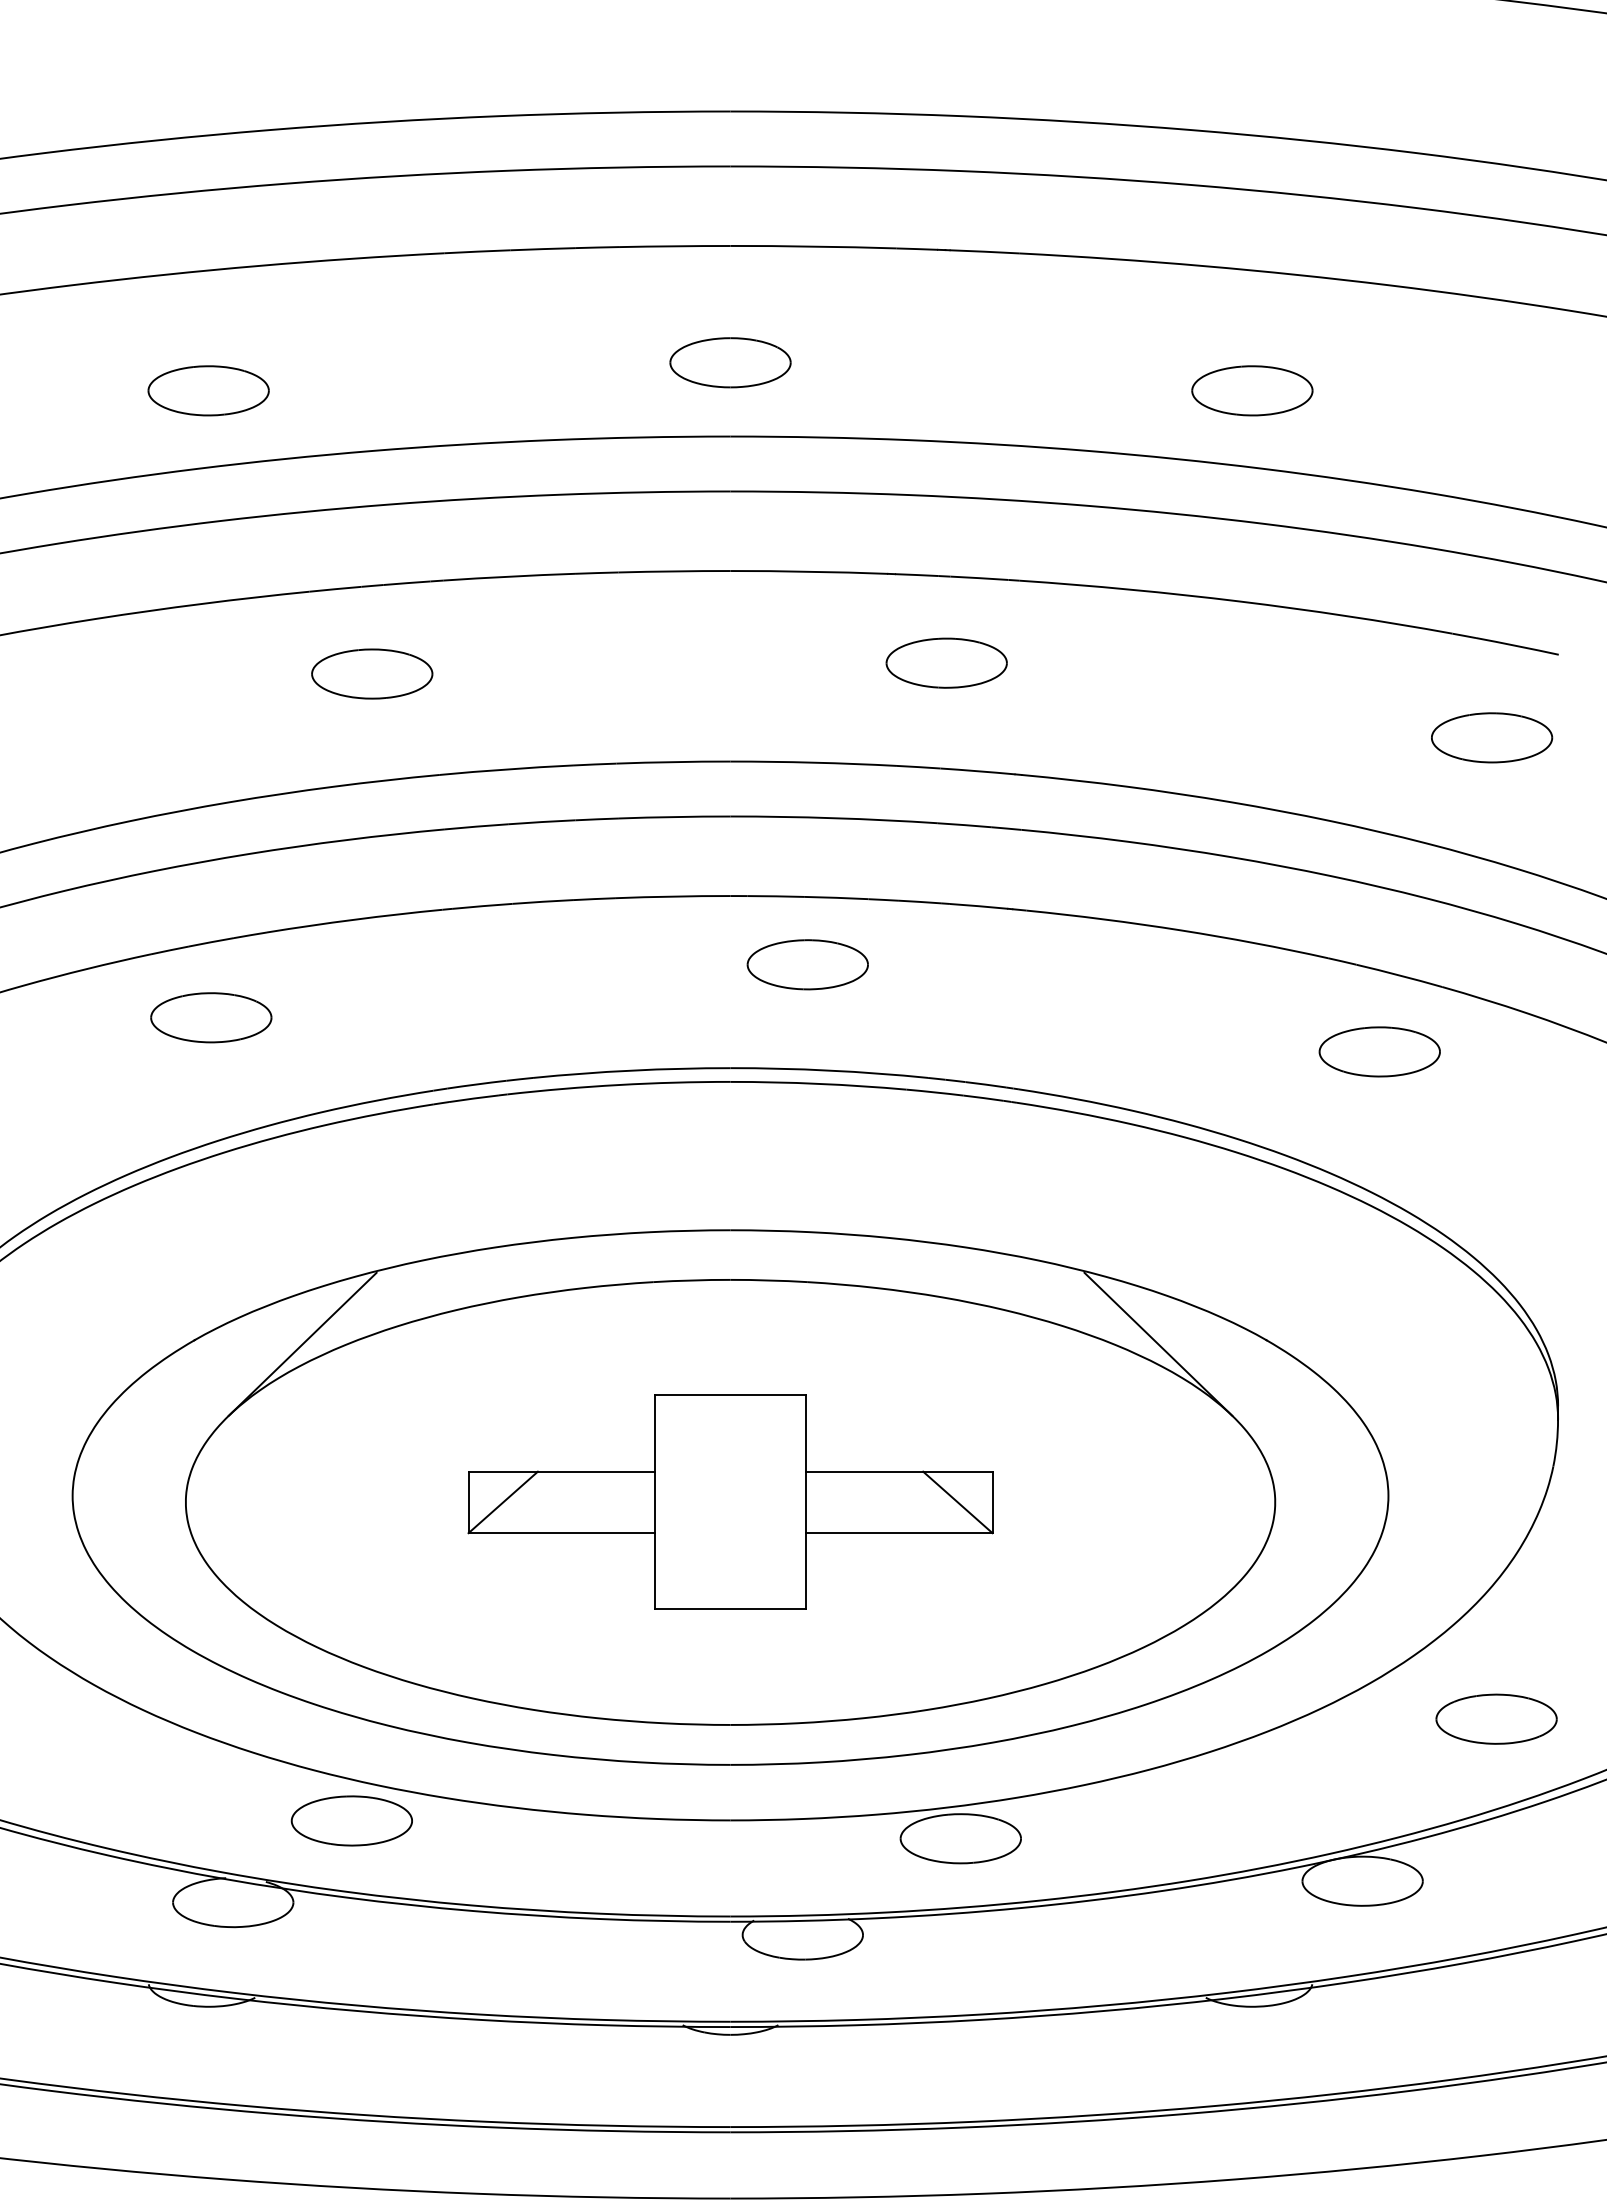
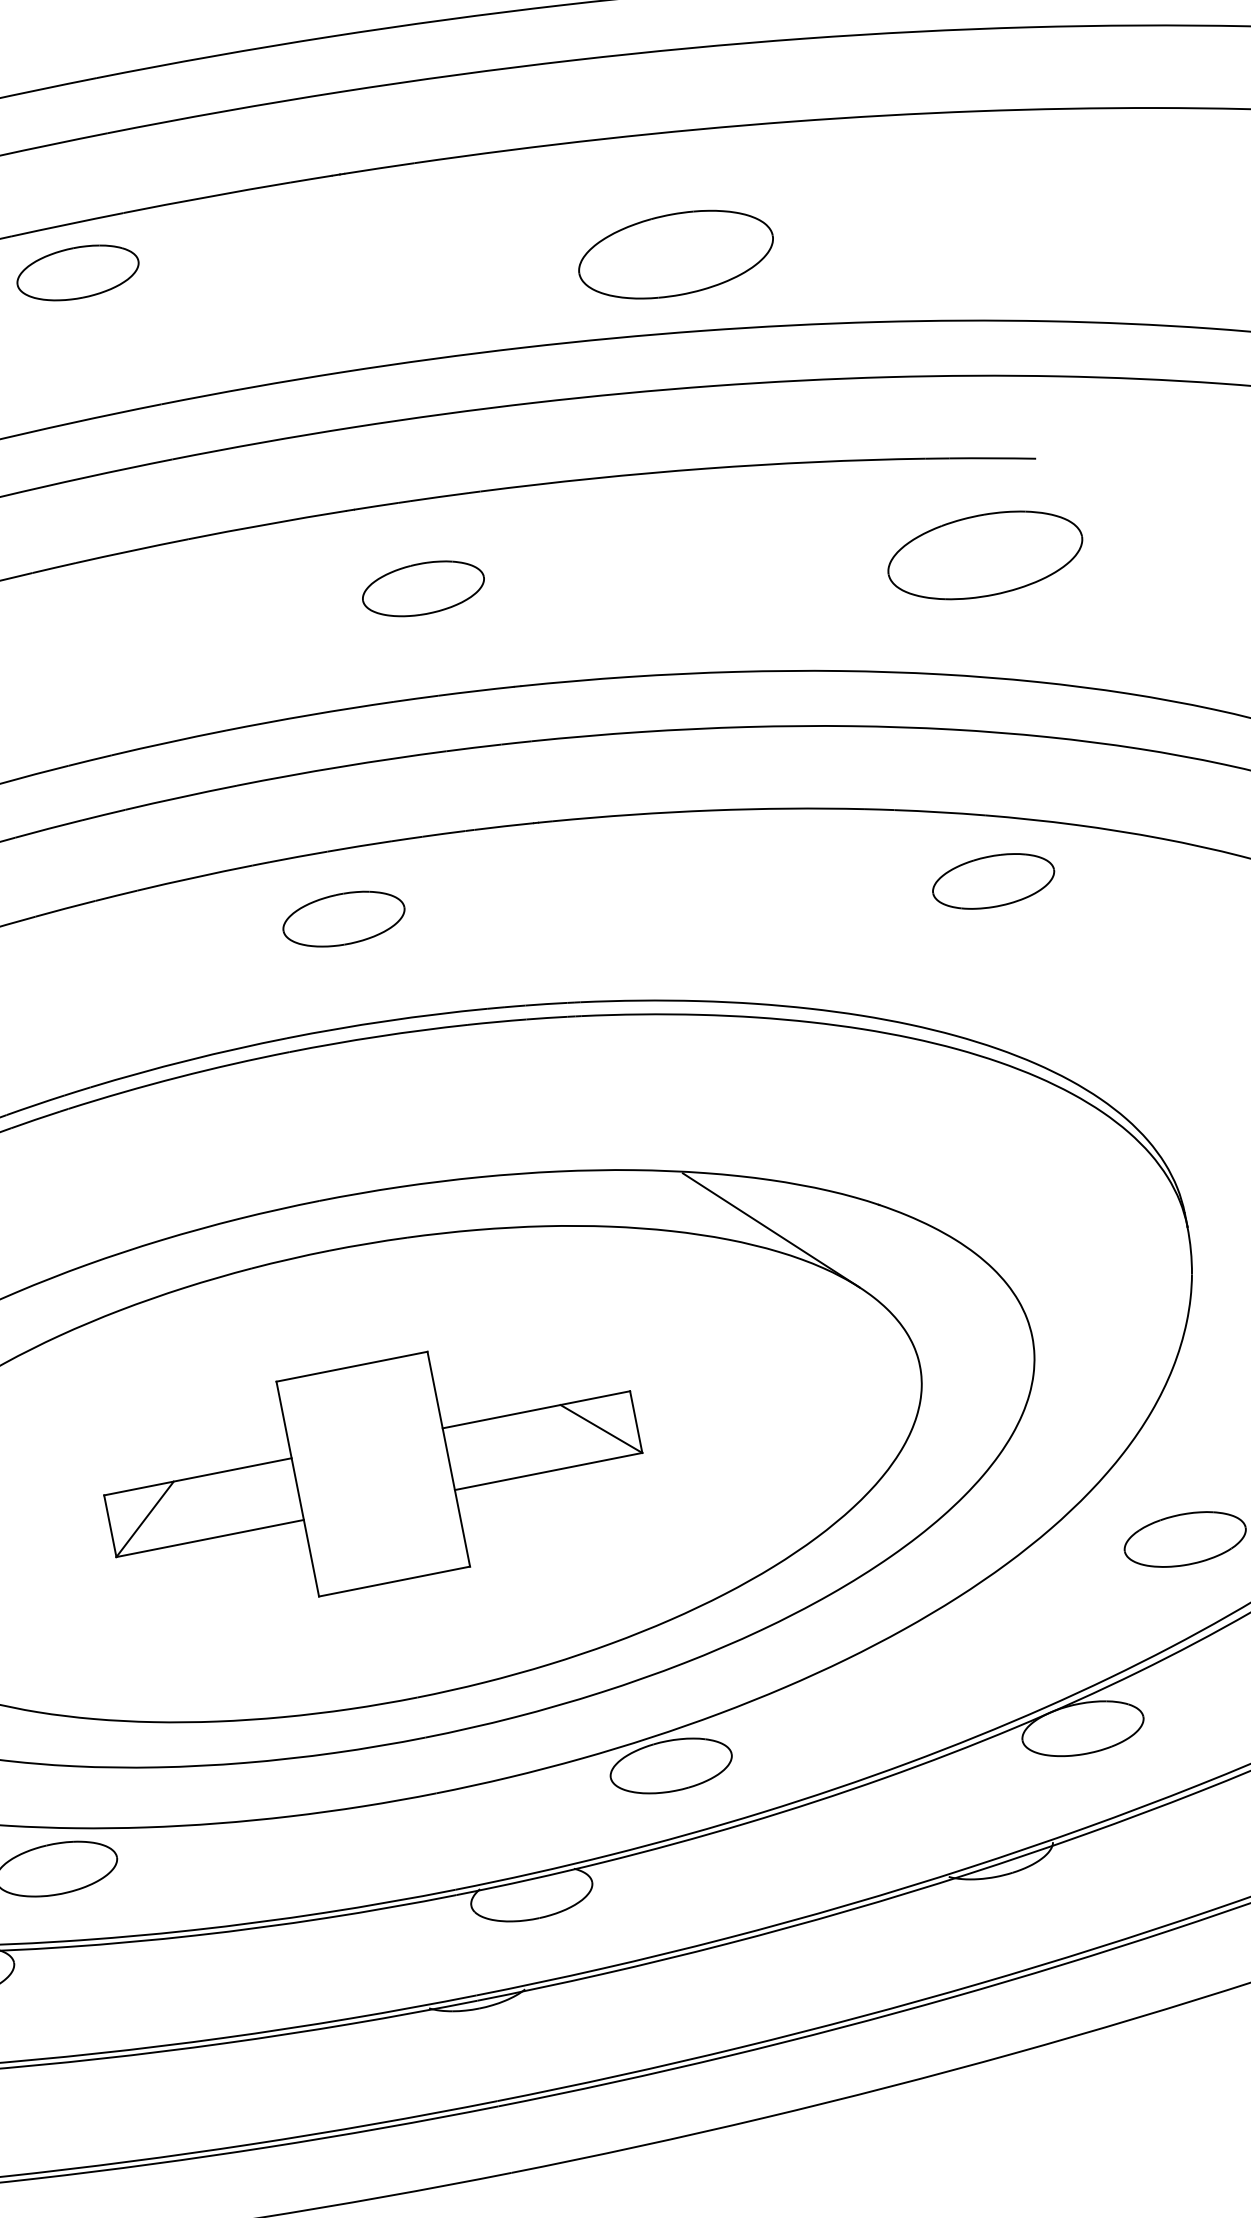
part: (730, 362) -> (77, 272), moved
part: (1252, 390) -> (676, 254), size x1.6
part: (1492, 737) -> (986, 554), size x1.6
part: (1379, 1051) -> (993, 881), moved

